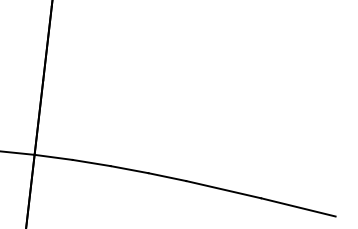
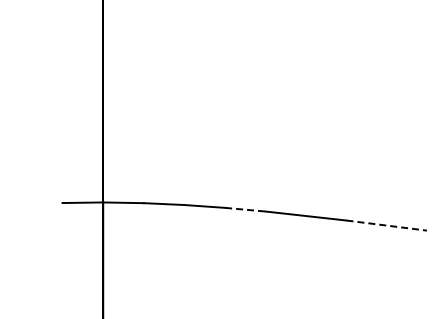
line: (167, 176) -> (245, 209), solid -> dashed
line: (298, 207) -> (386, 225), solid -> dashed

